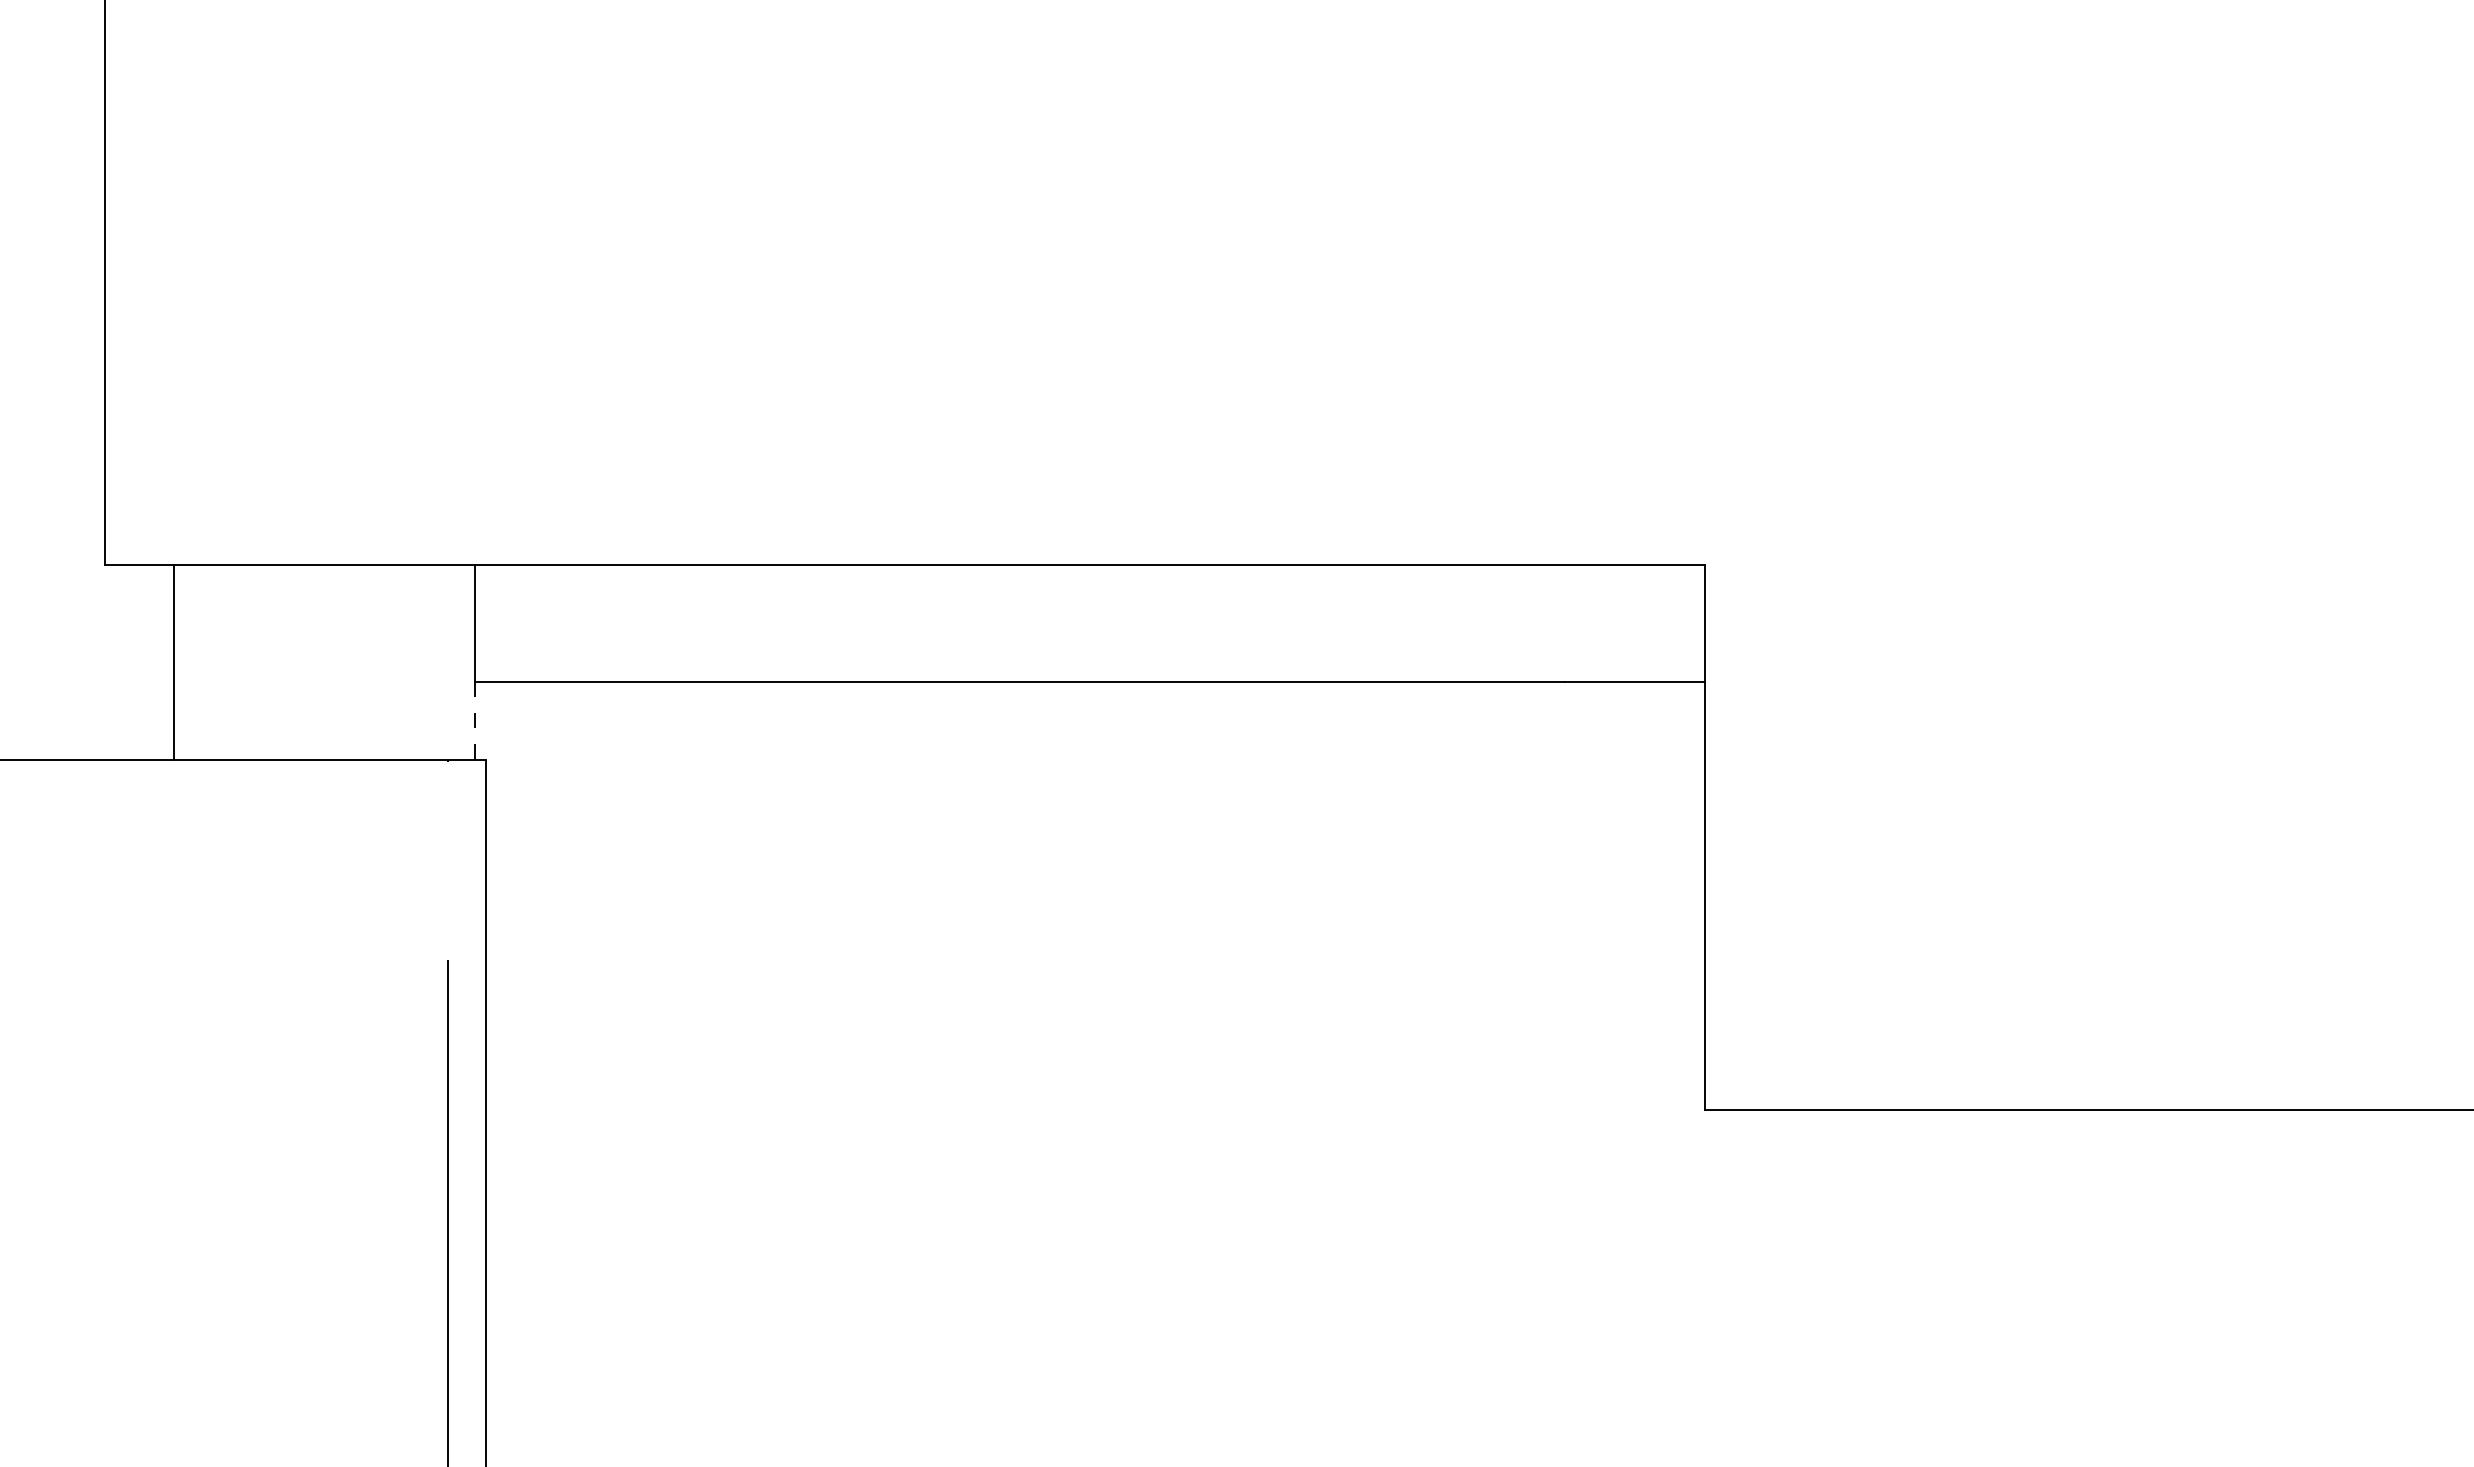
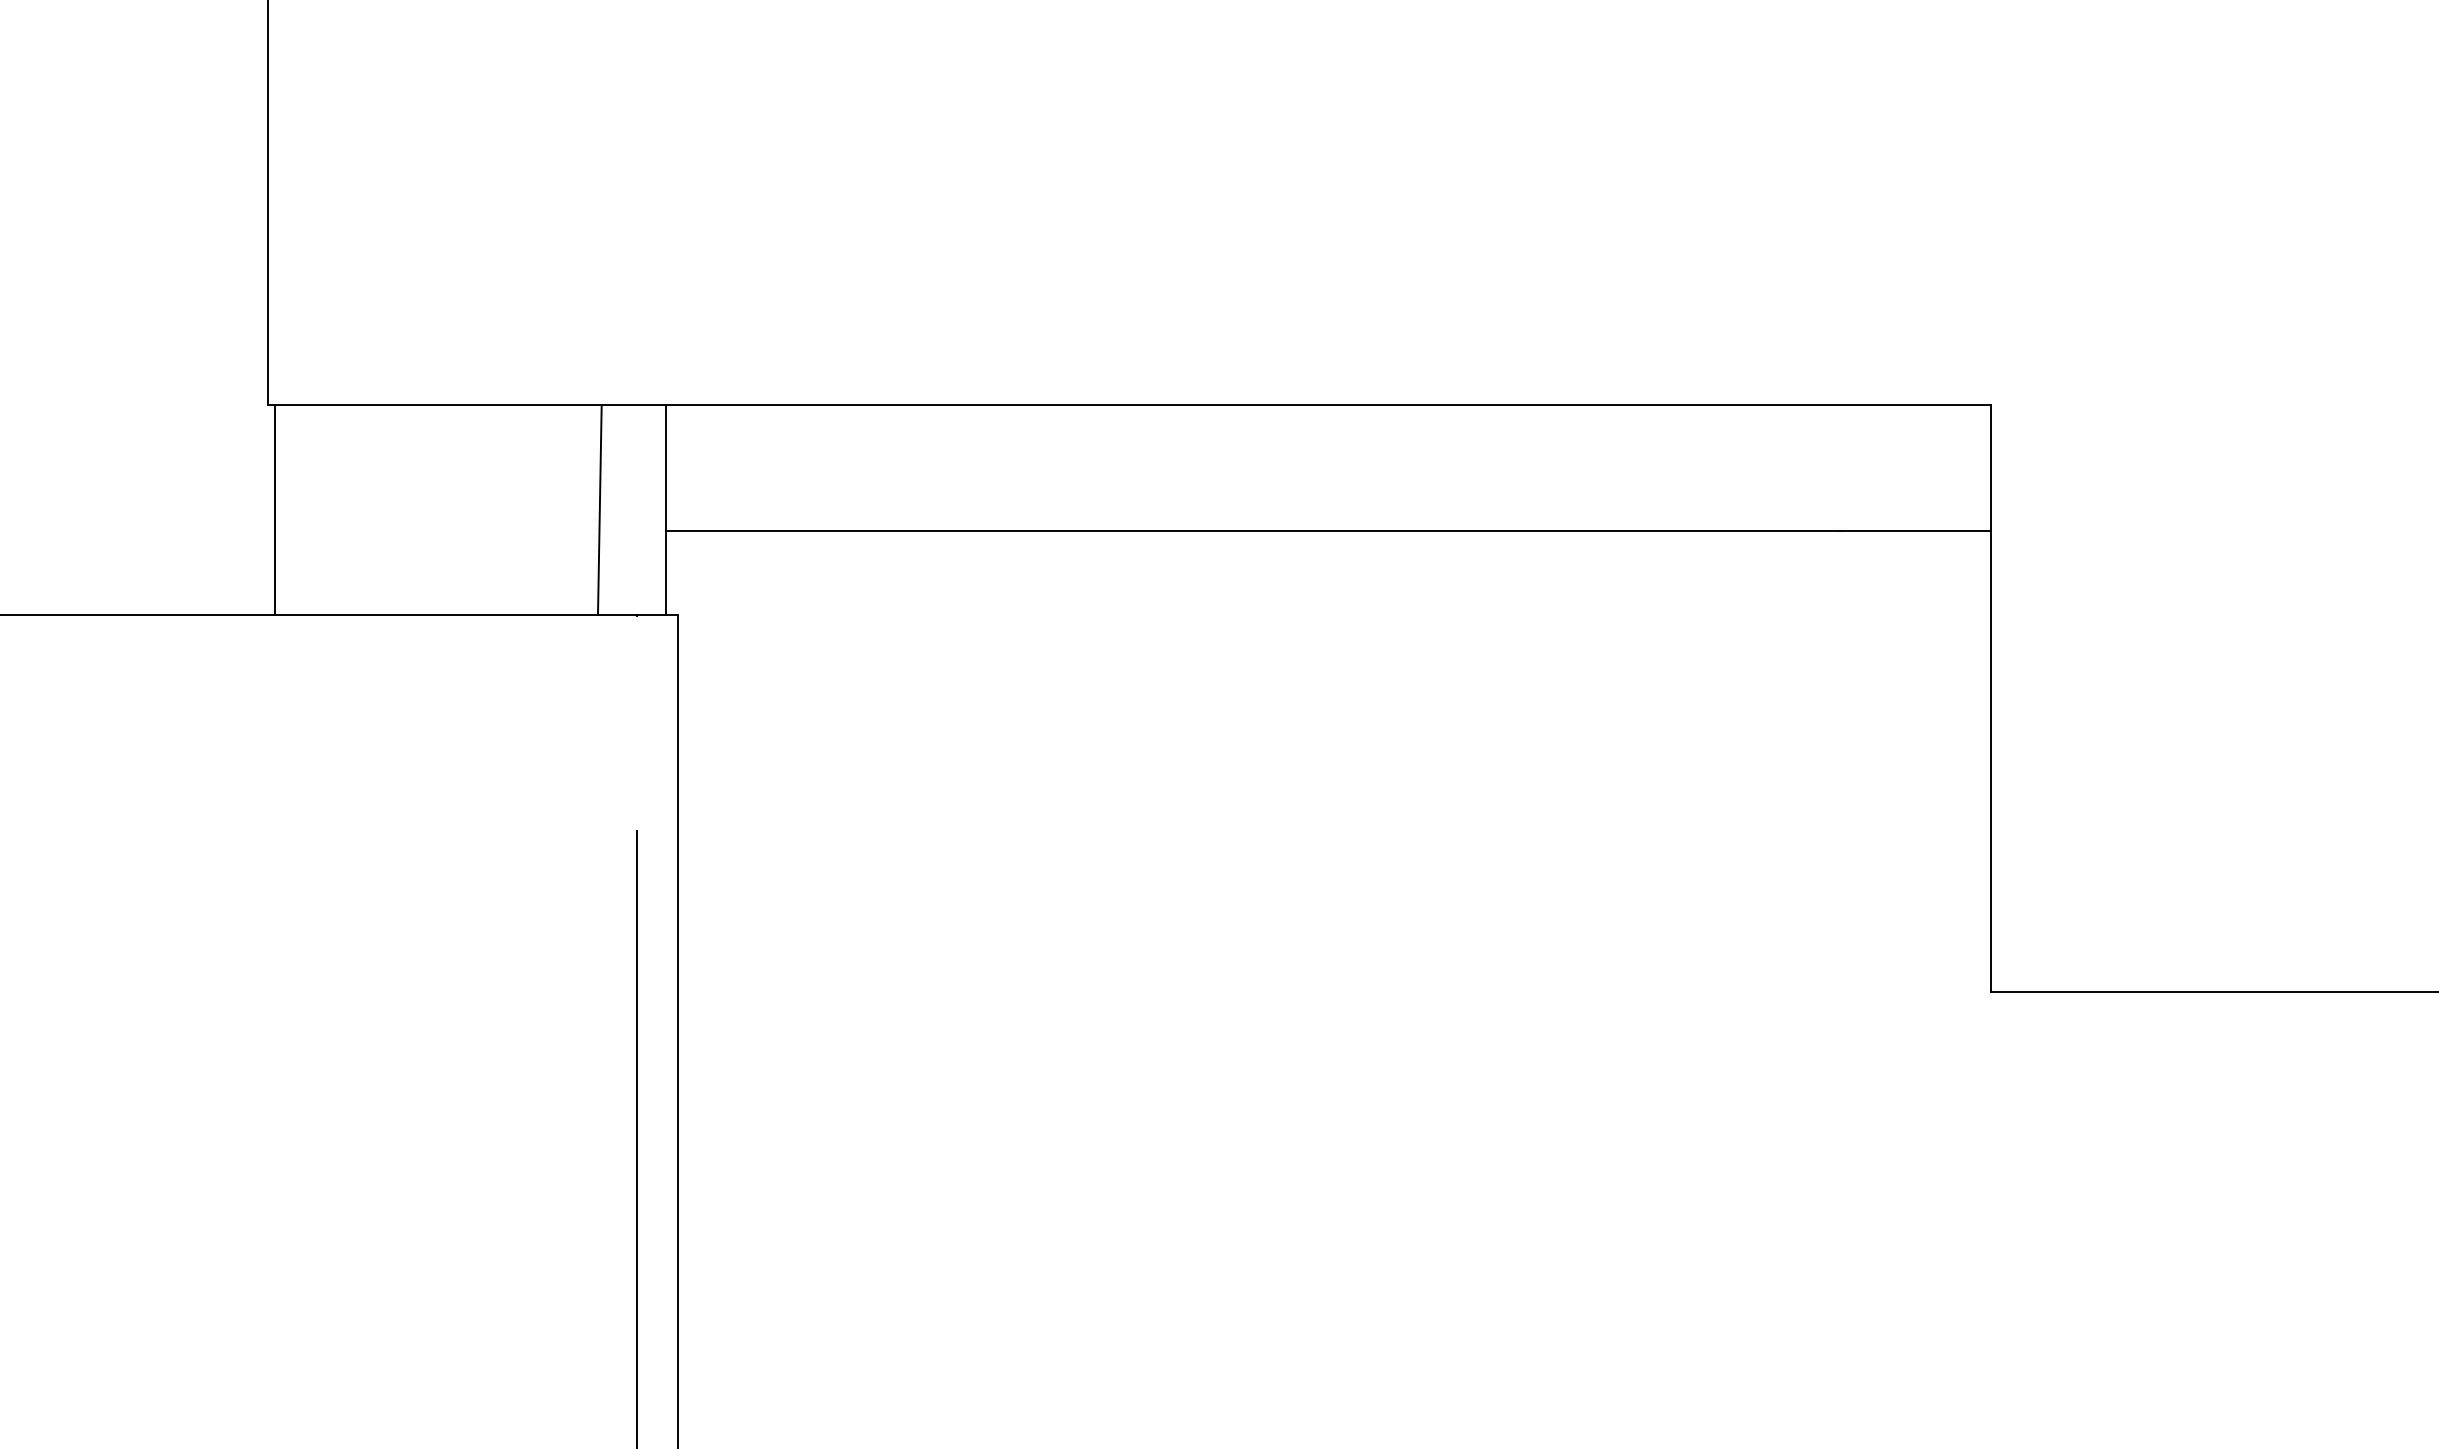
line: (173, 661) -> (275, 509), moved
line: (412, 661) -> (599, 509), added
line: (474, 720) -> (665, 572), dashed -> solid

